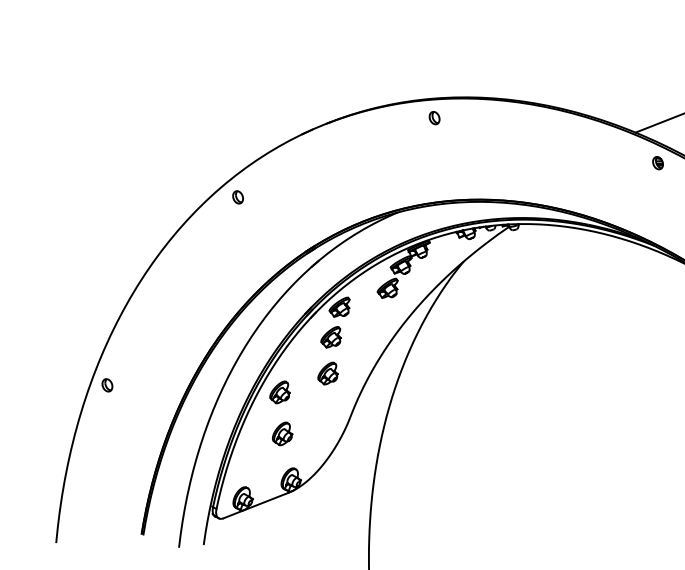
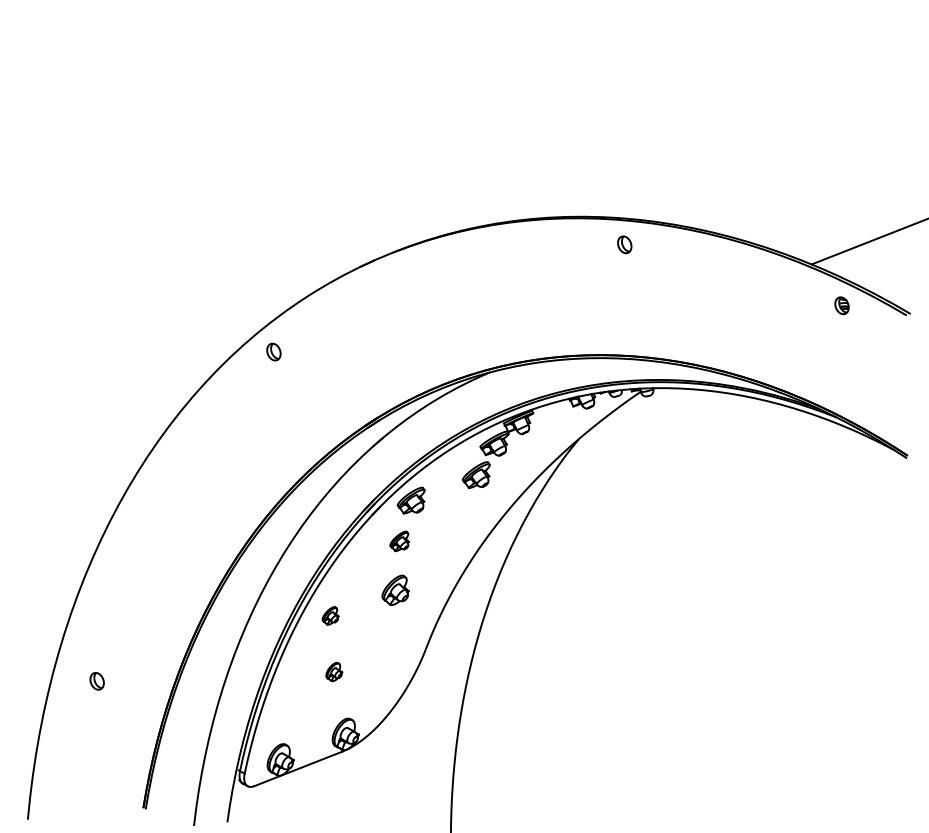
part: (434, 117) -> (624, 244), moved
part: (330, 337) -> (399, 541), size x0.7
part: (106, 385) -> (96, 681), moved
part: (279, 392) -> (330, 615), size x0.6
part: (282, 433) -> (334, 671), size x0.6

